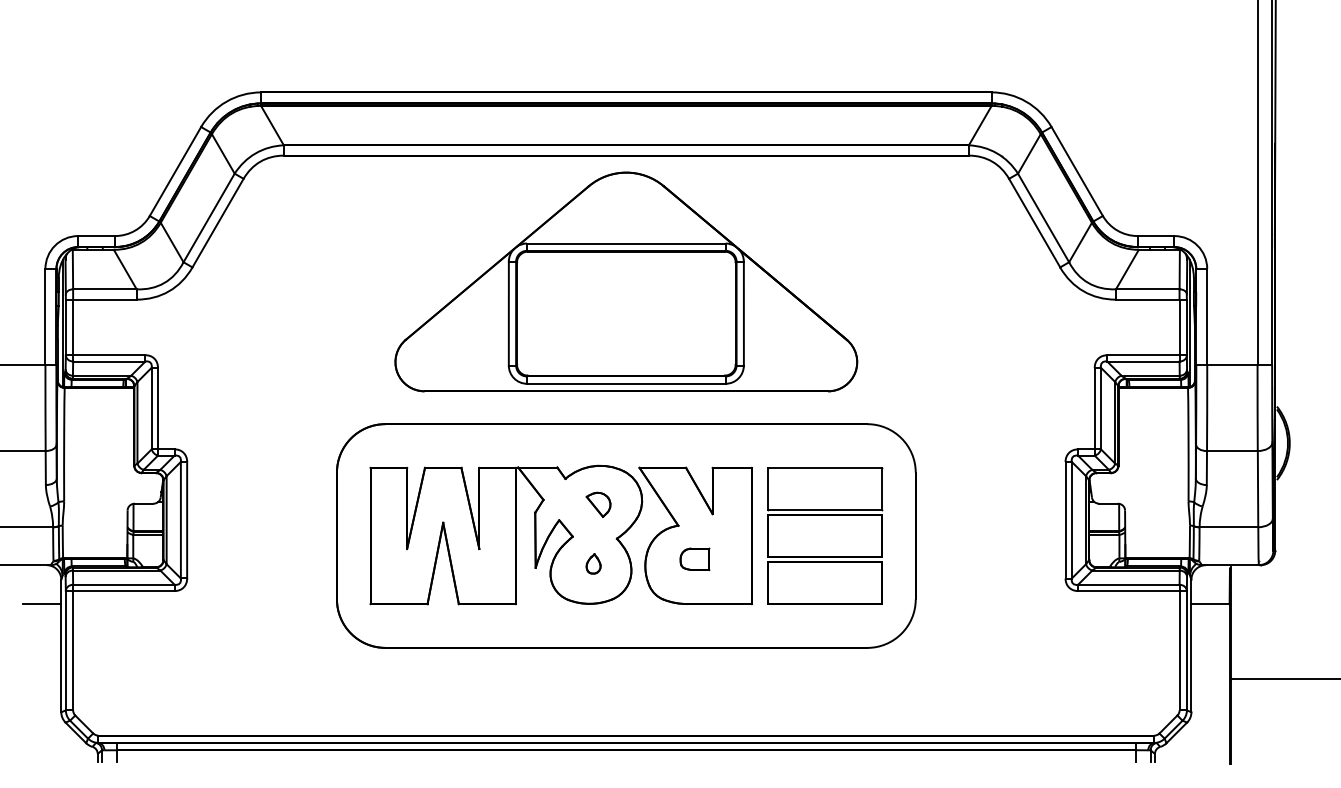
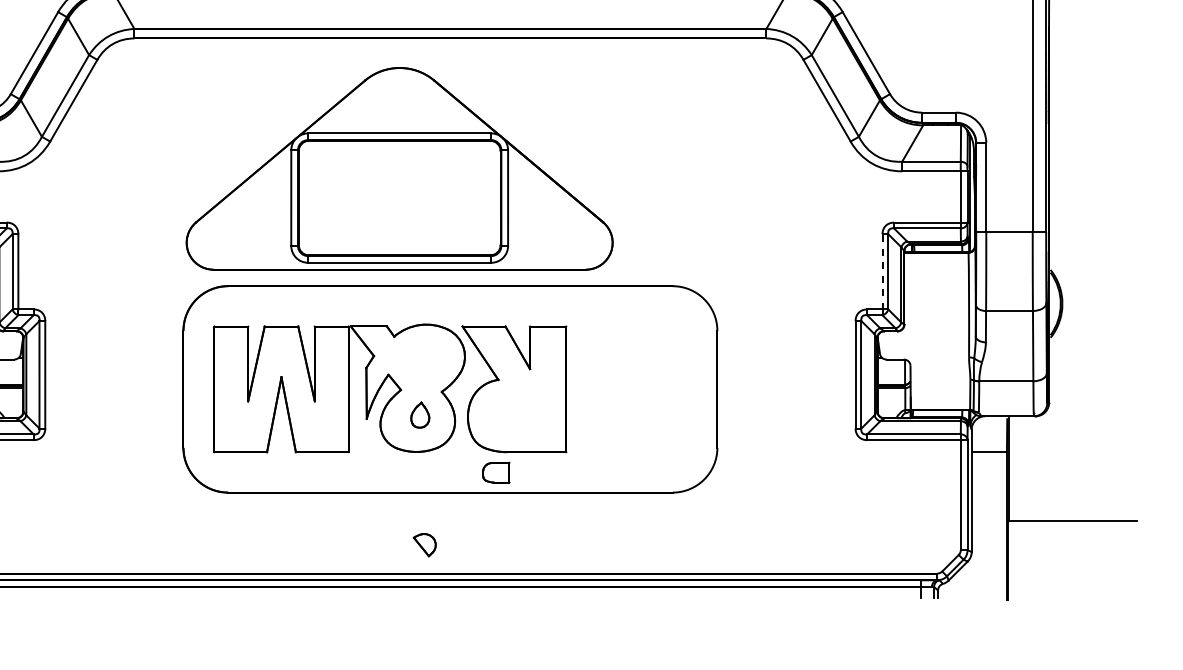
part: (626, 281) -> (399, 168), moved
line: (1094, 408) -> (882, 271), solid -> dashed
part: (598, 504) -> (424, 544), moved
part: (825, 535) -> (634, 388), removed
part: (694, 559) -> (495, 472), moved
part: (593, 563) -> (420, 414), size x1.4

